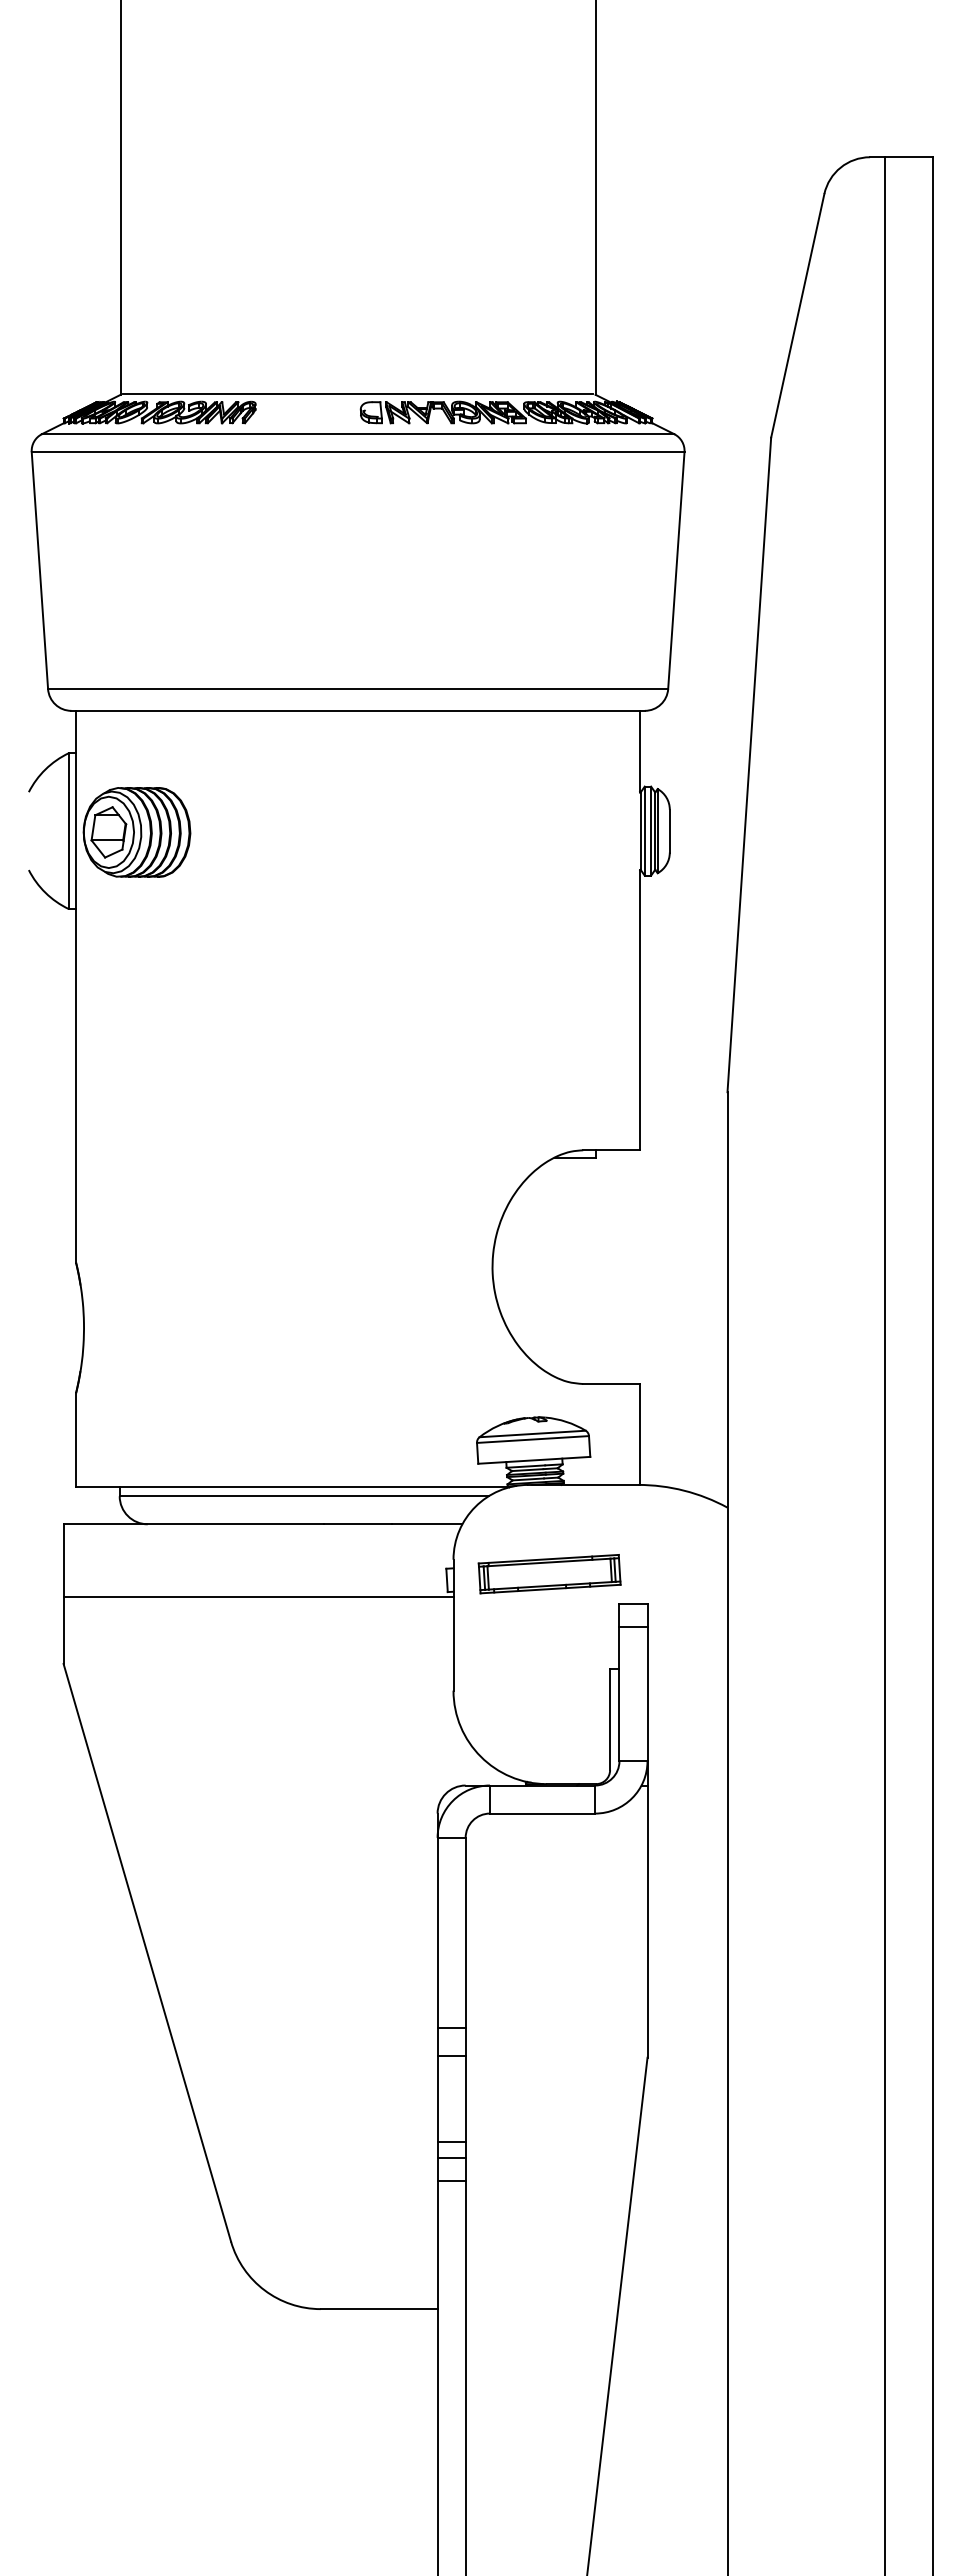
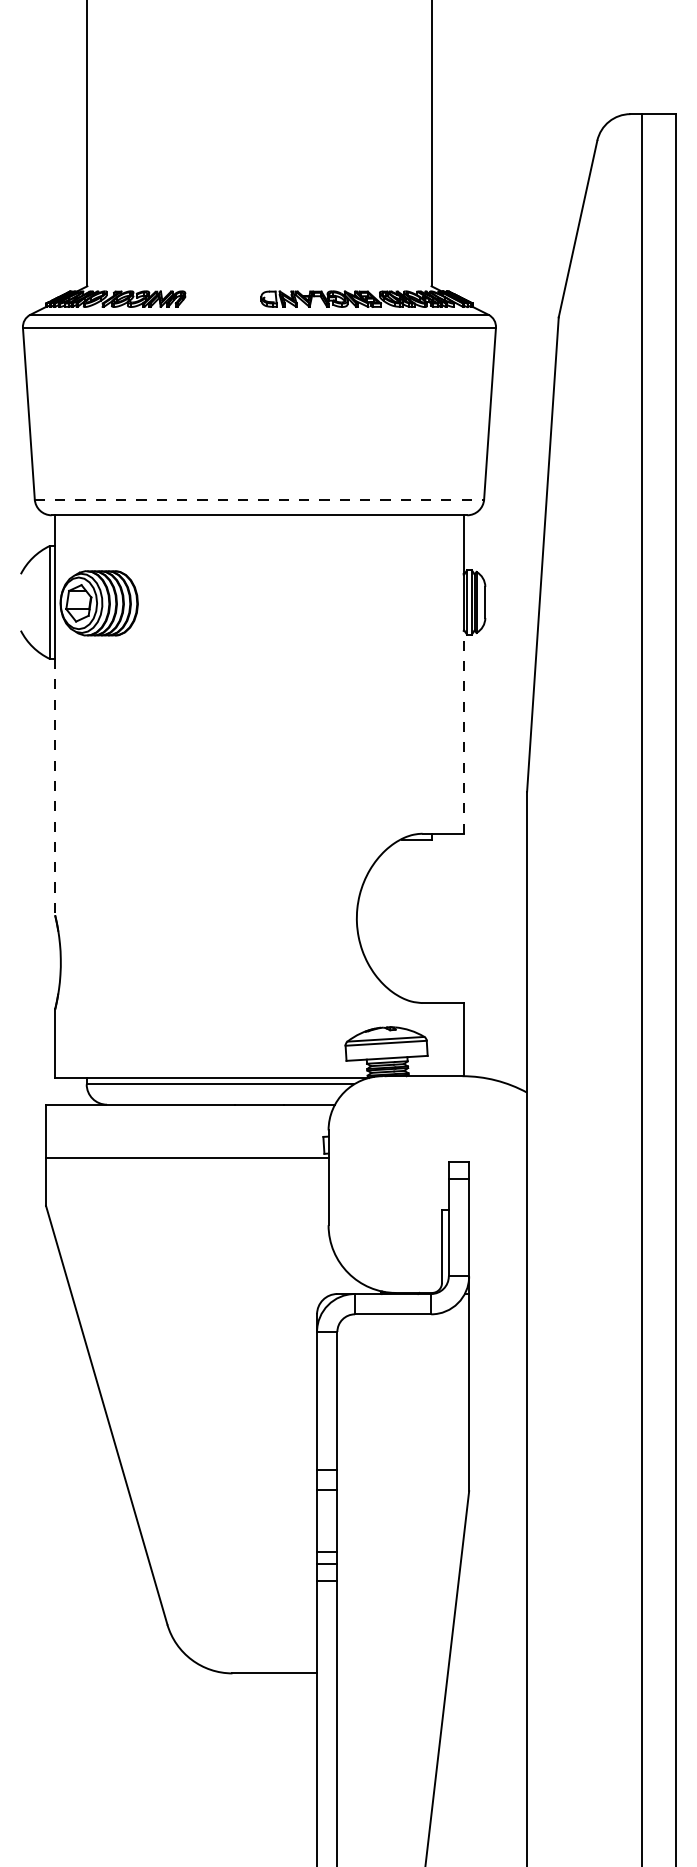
line: (358, 393) -> (259, 285), removed
line: (358, 689) -> (259, 499), solid -> dashed
line: (640, 1010) -> (464, 732), solid -> dashed
line: (76, 1086) -> (55, 787), solid -> dashed
part: (549, 1574) -> (398, 1141), removed

